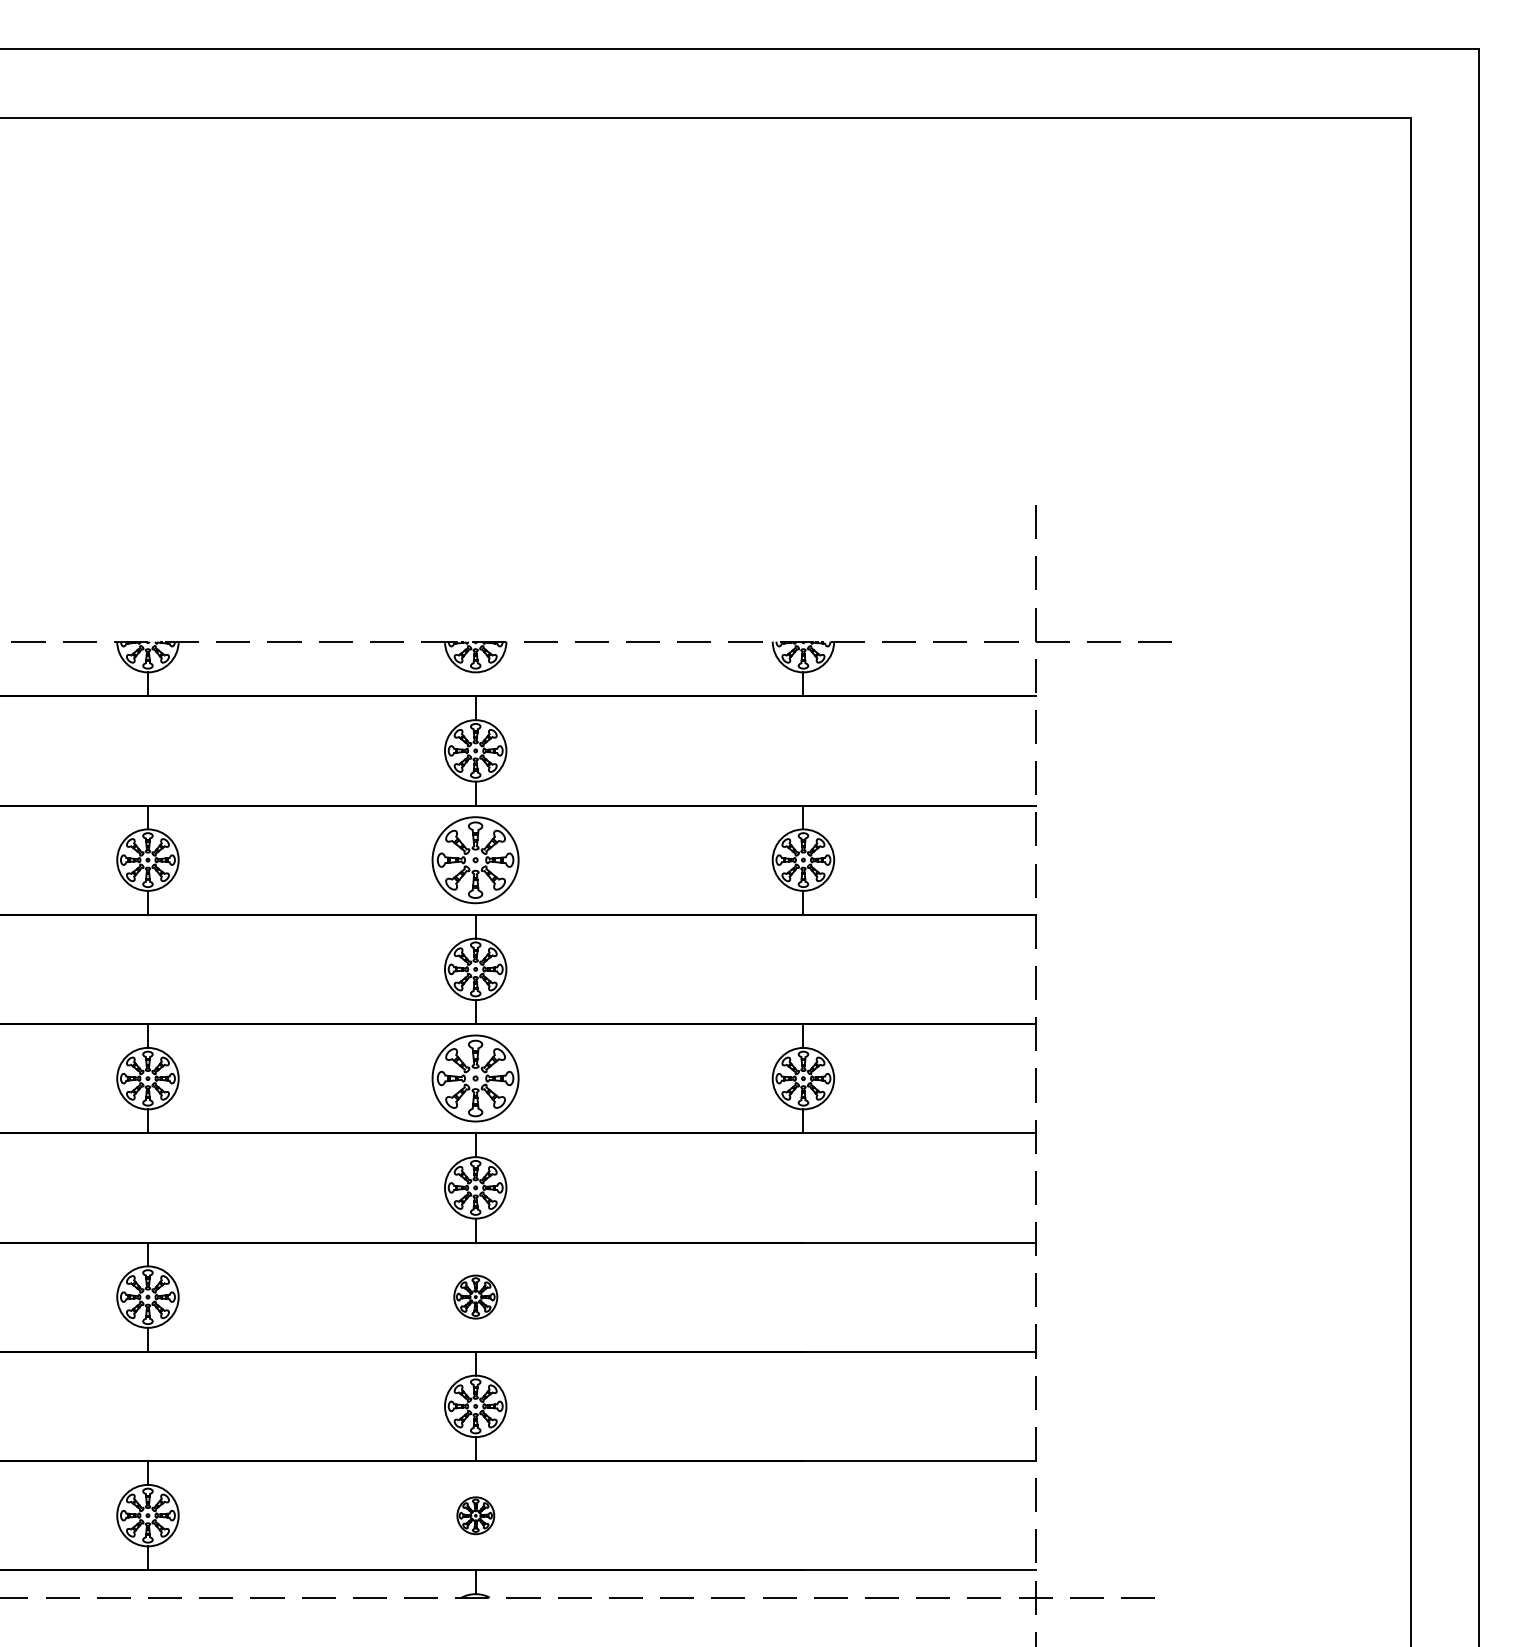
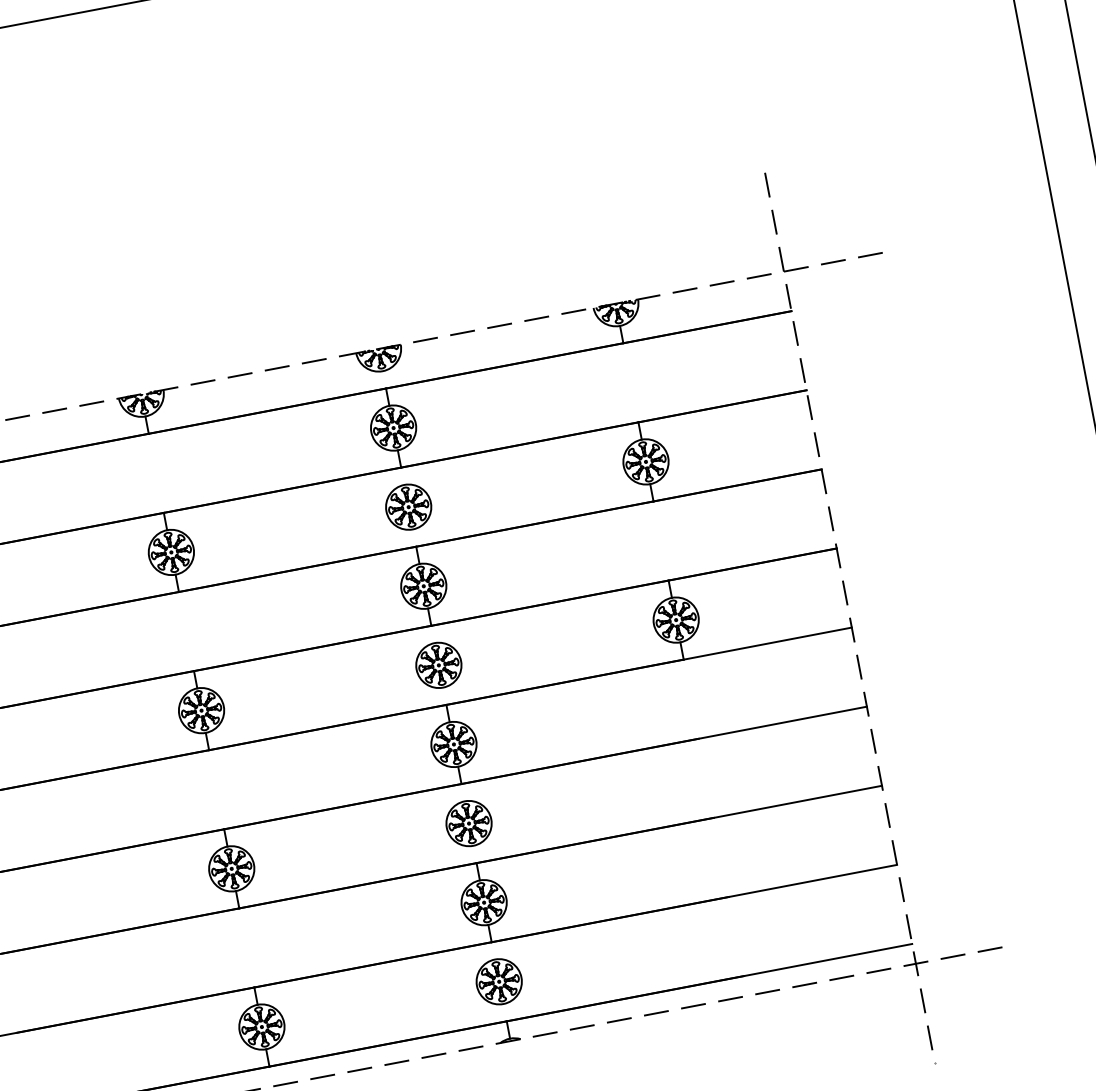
part: (475, 859) -> (408, 506), size x0.71
part: (475, 1078) -> (438, 665), size x0.71
part: (475, 1296) -> (468, 823), size x1.43
part: (475, 1515) -> (499, 981), size x1.67

